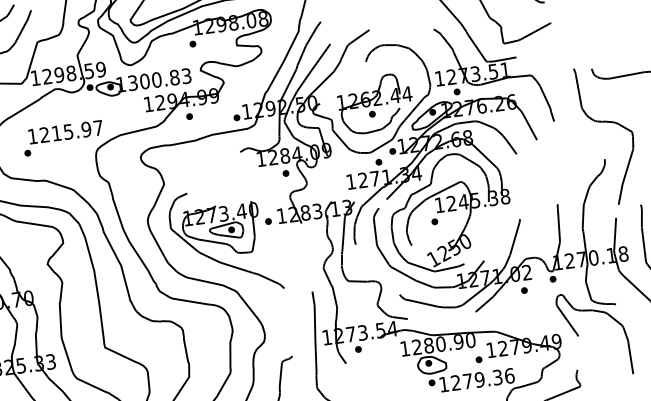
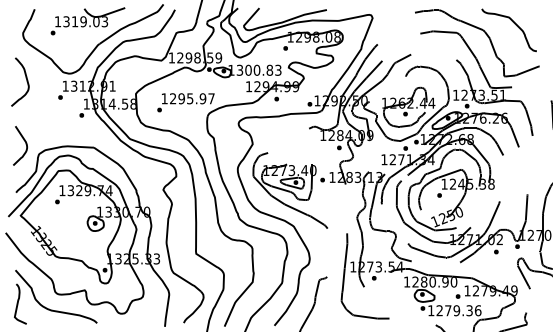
text: (56, 133) -> (181, 98), 1215.97 -> 1295.97

